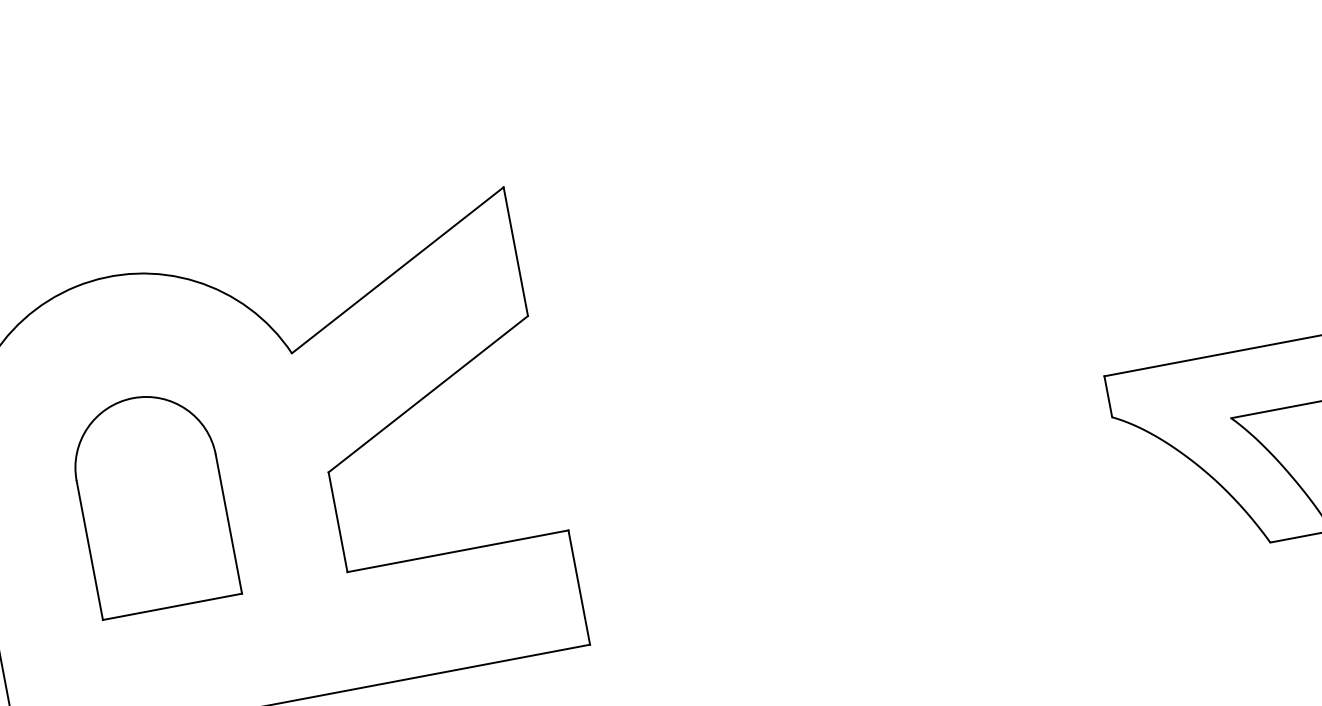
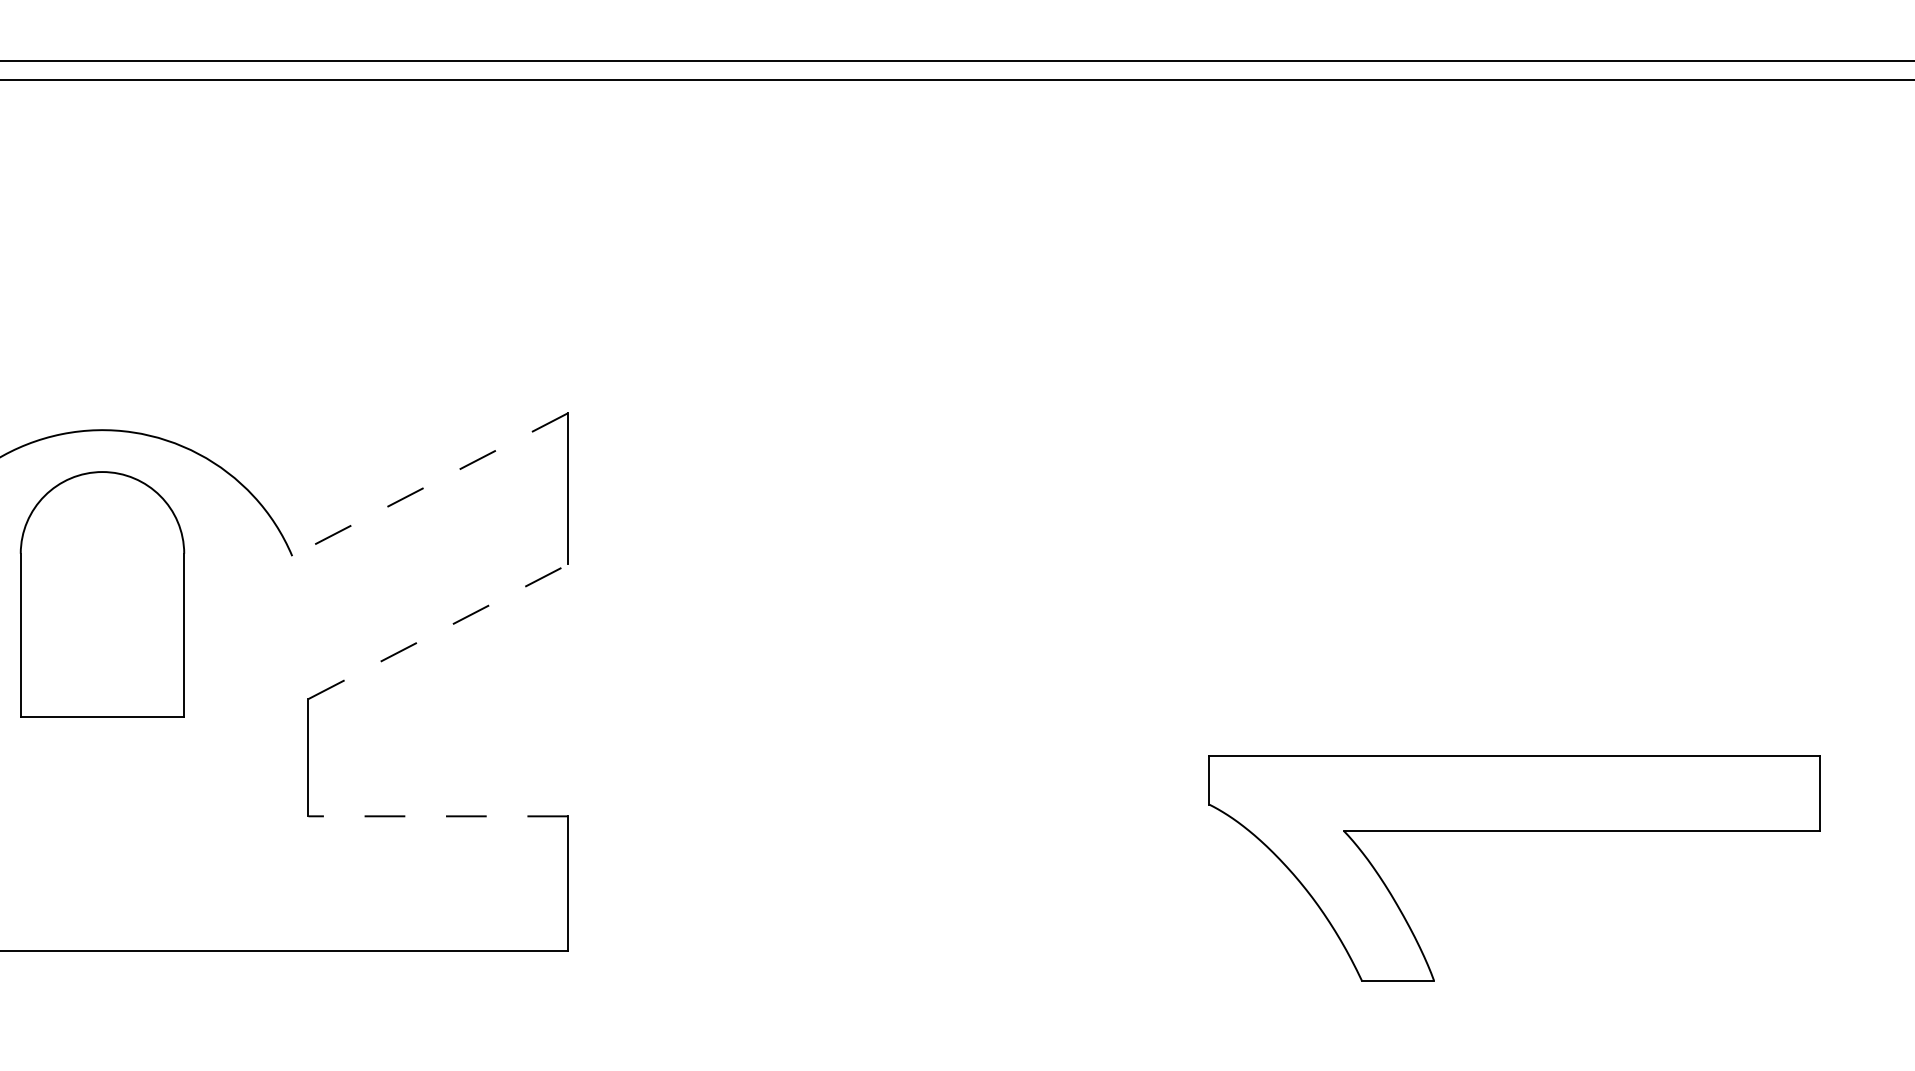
line: (397, 270) -> (429, 484), solid -> dashed
line: (428, 393) -> (438, 631), solid -> dashed
part: (152, 502) -> (102, 594), moved
line: (458, 551) -> (438, 816), solid -> dashed

